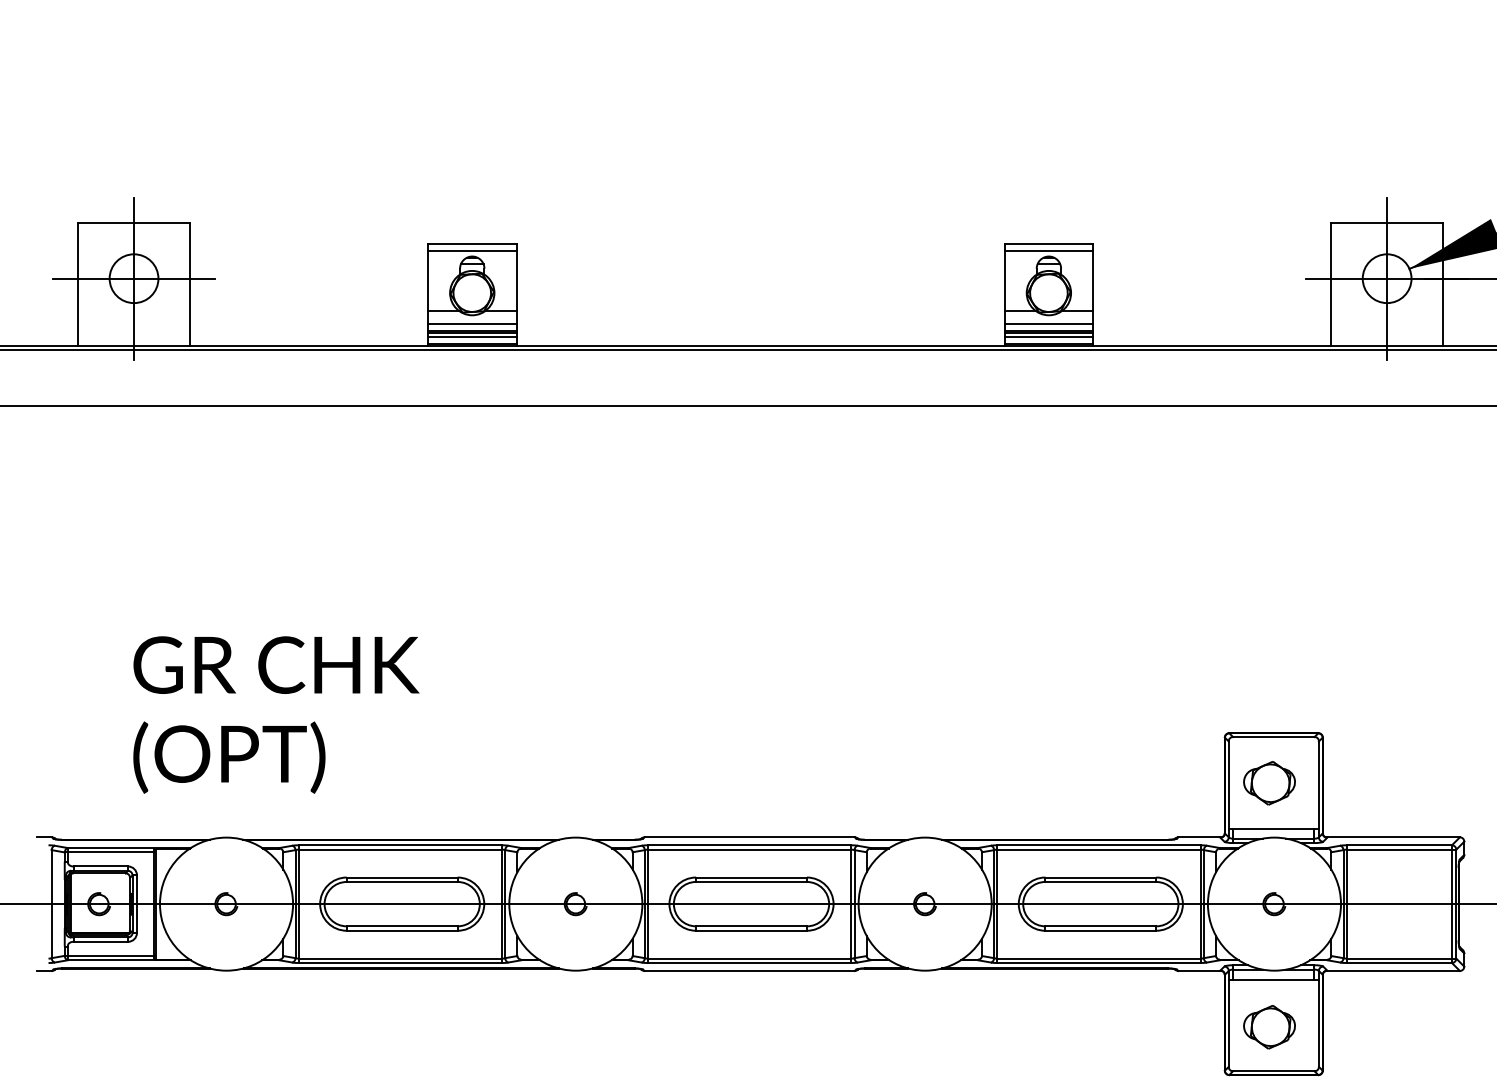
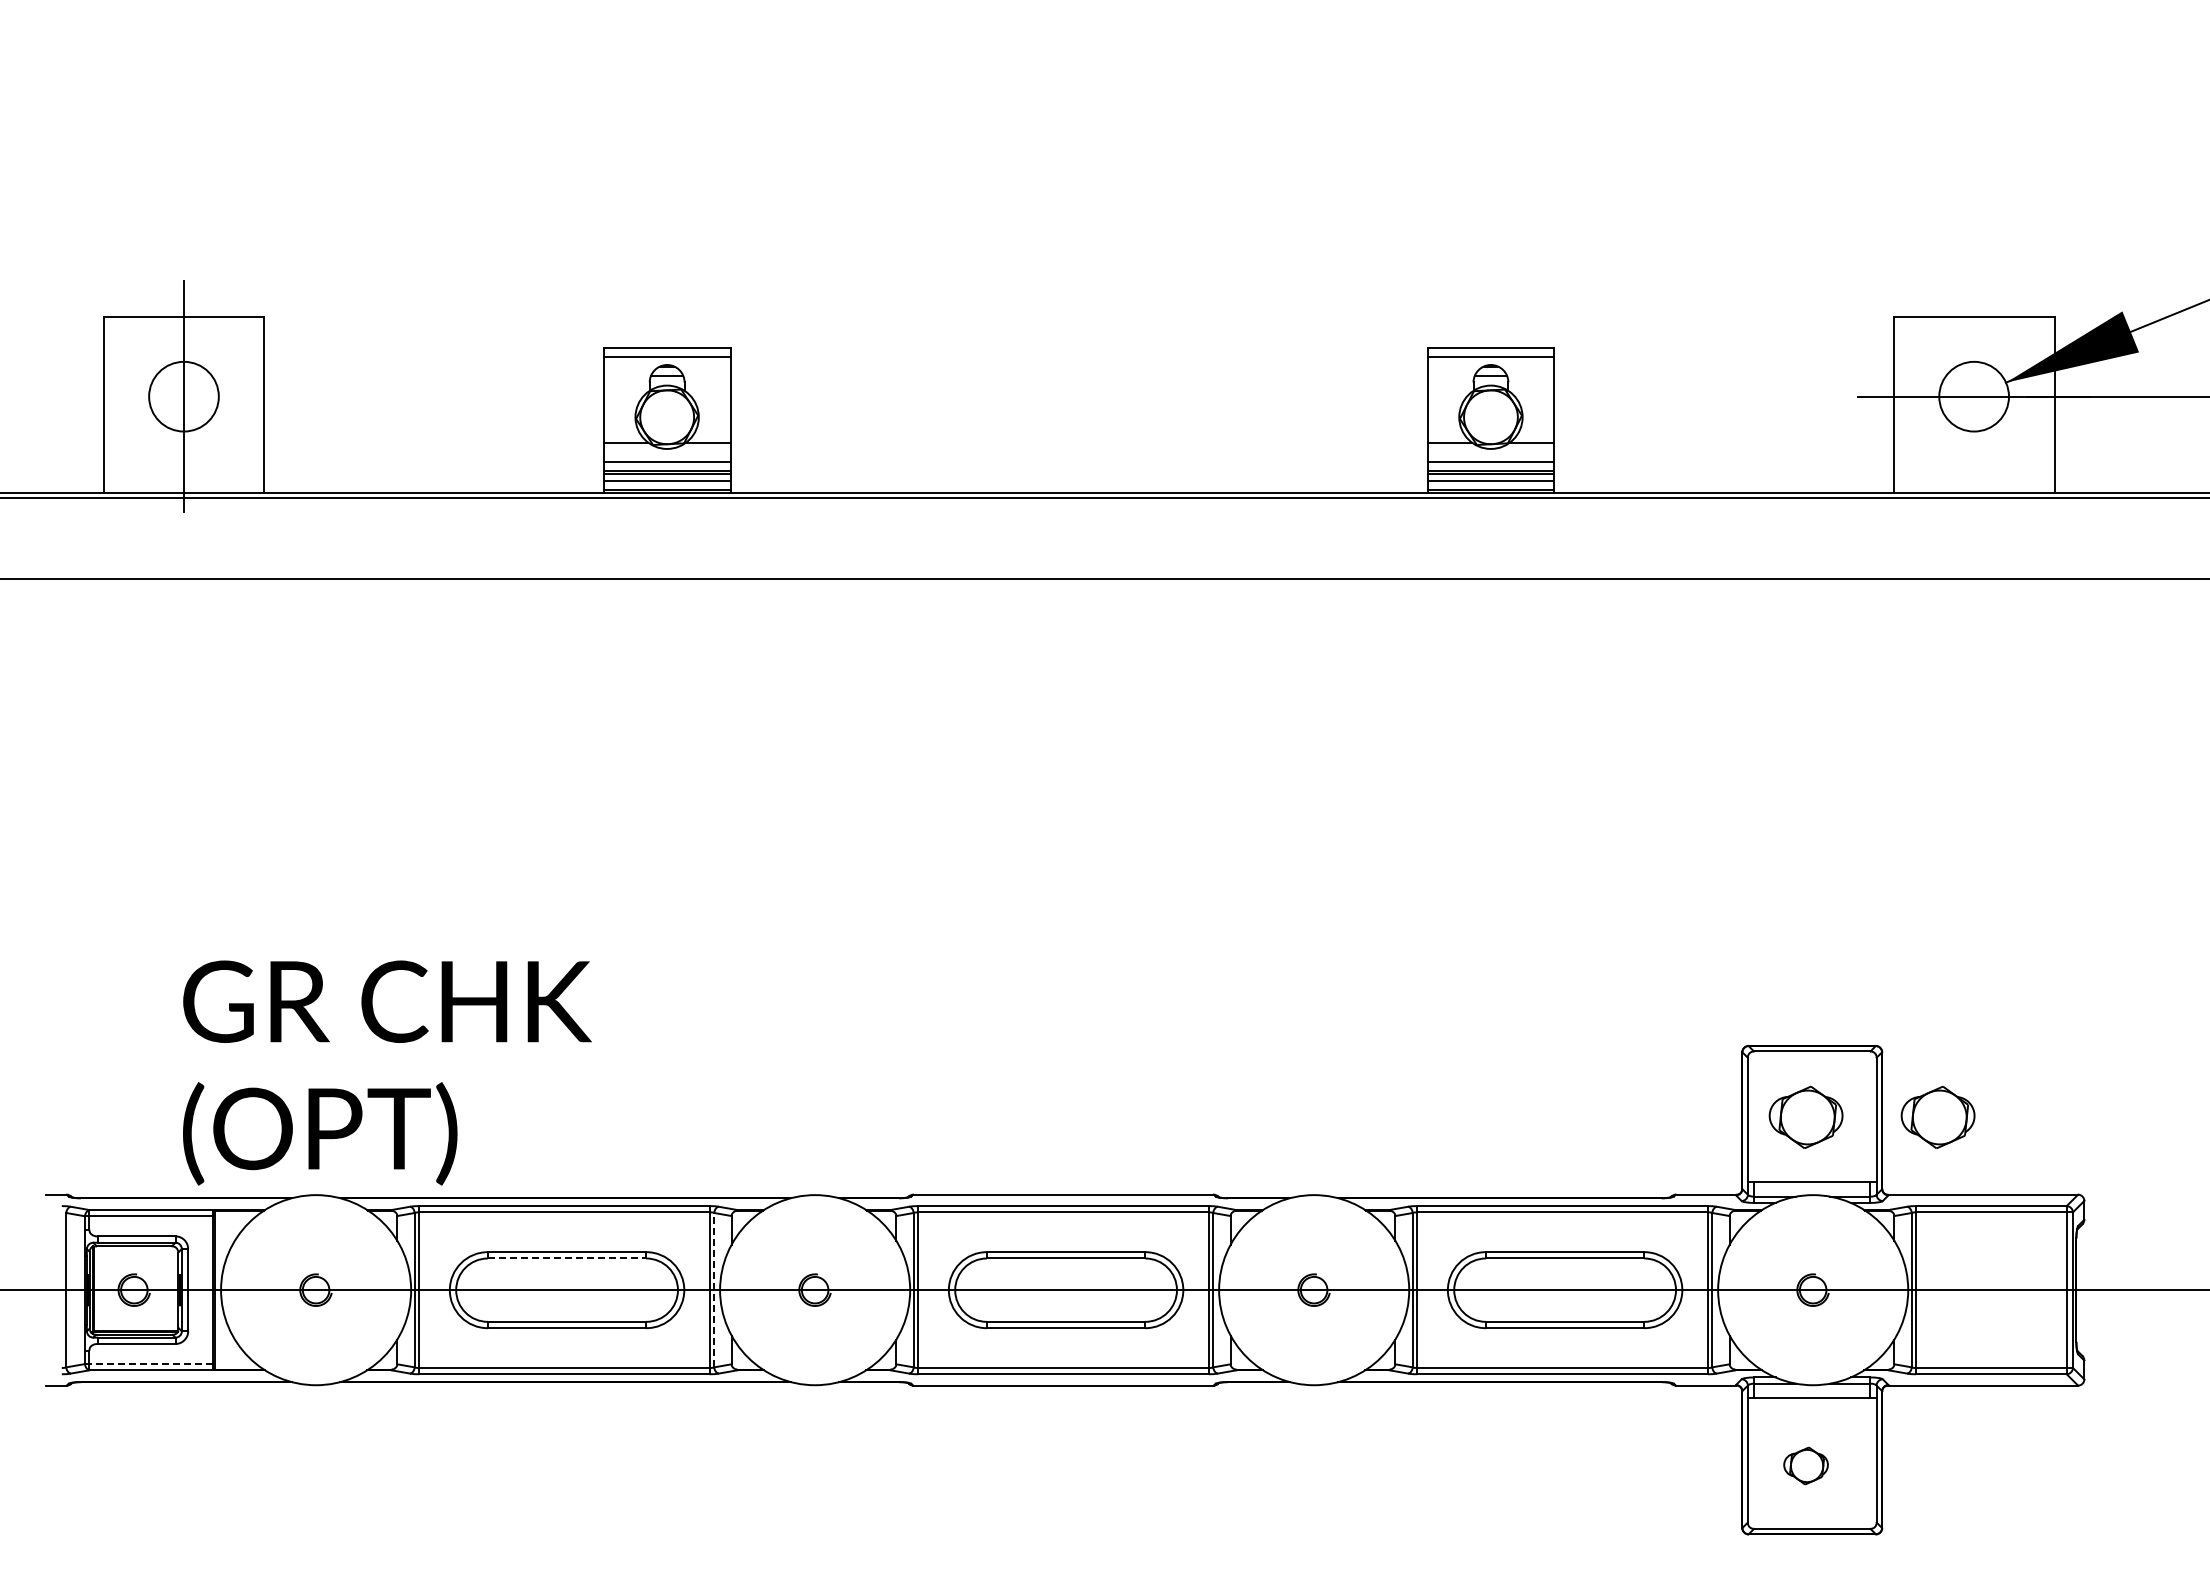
line: (133, 278) -> (183, 396), removed
line: (1387, 278) -> (1974, 396), removed
text: (276, 714) -> (387, 1072), moved
part: (1361, 782) -> (1937, 1116), added
line: (402, 881) -> (567, 1258), solid -> dashed
line: (505, 903) -> (714, 1289), solid -> dashed
line: (111, 956) -> (151, 1364), solid -> dashed
part: (1269, 1026) -> (1805, 1465), size x0.6

